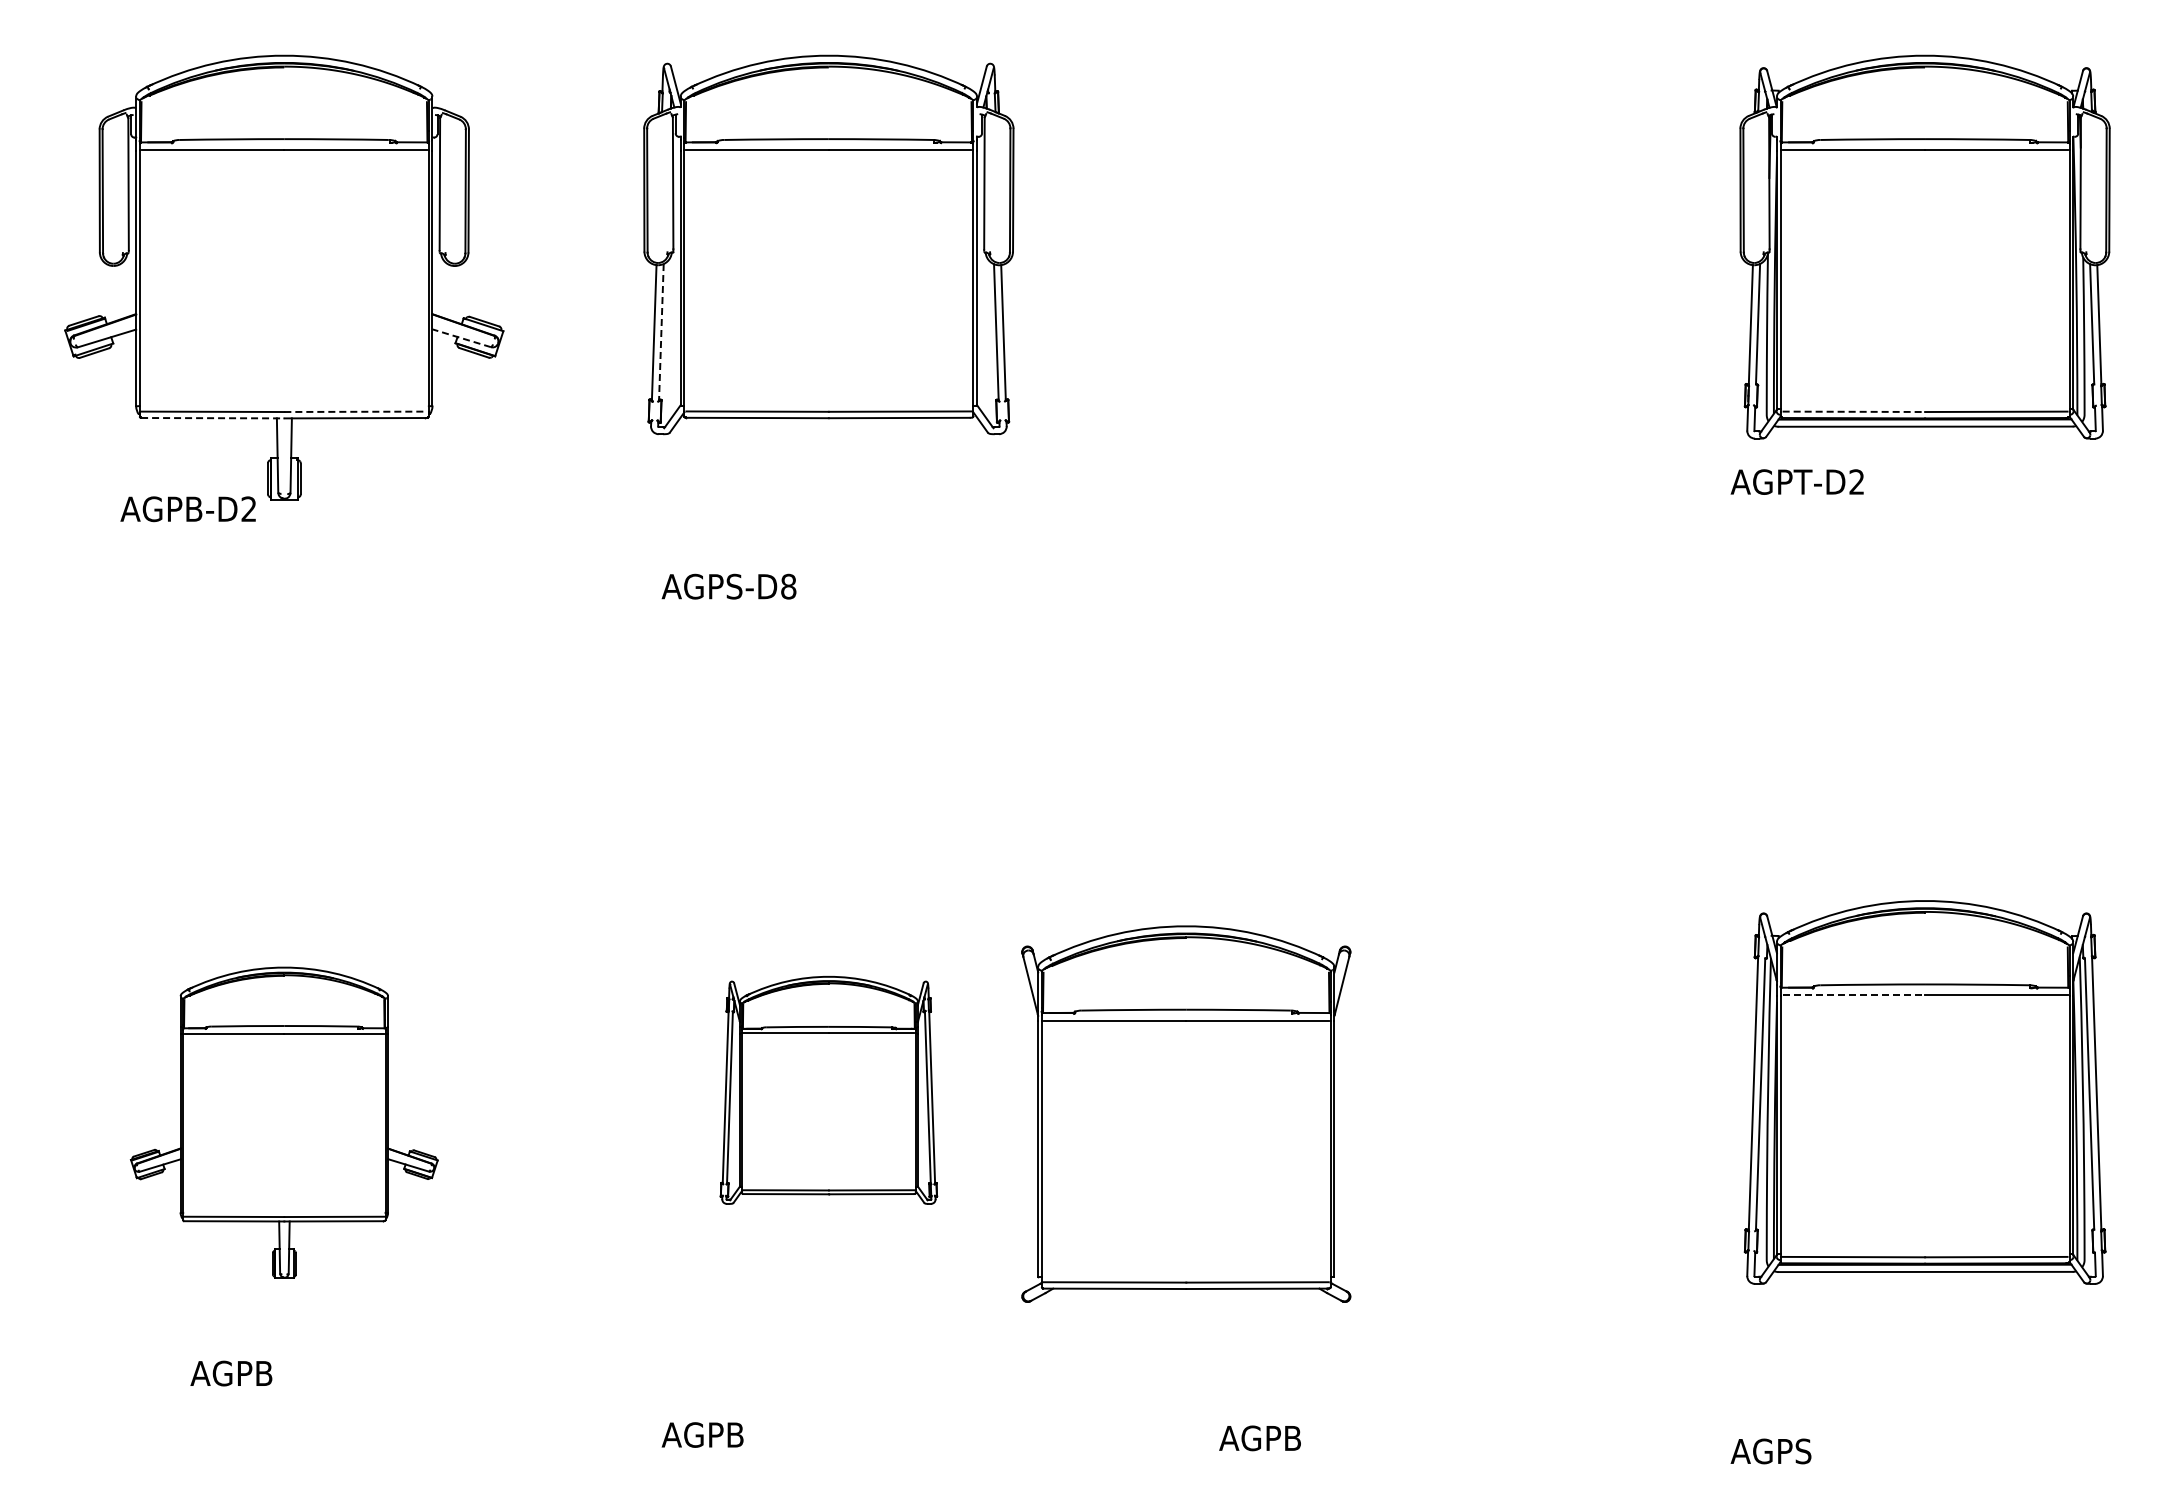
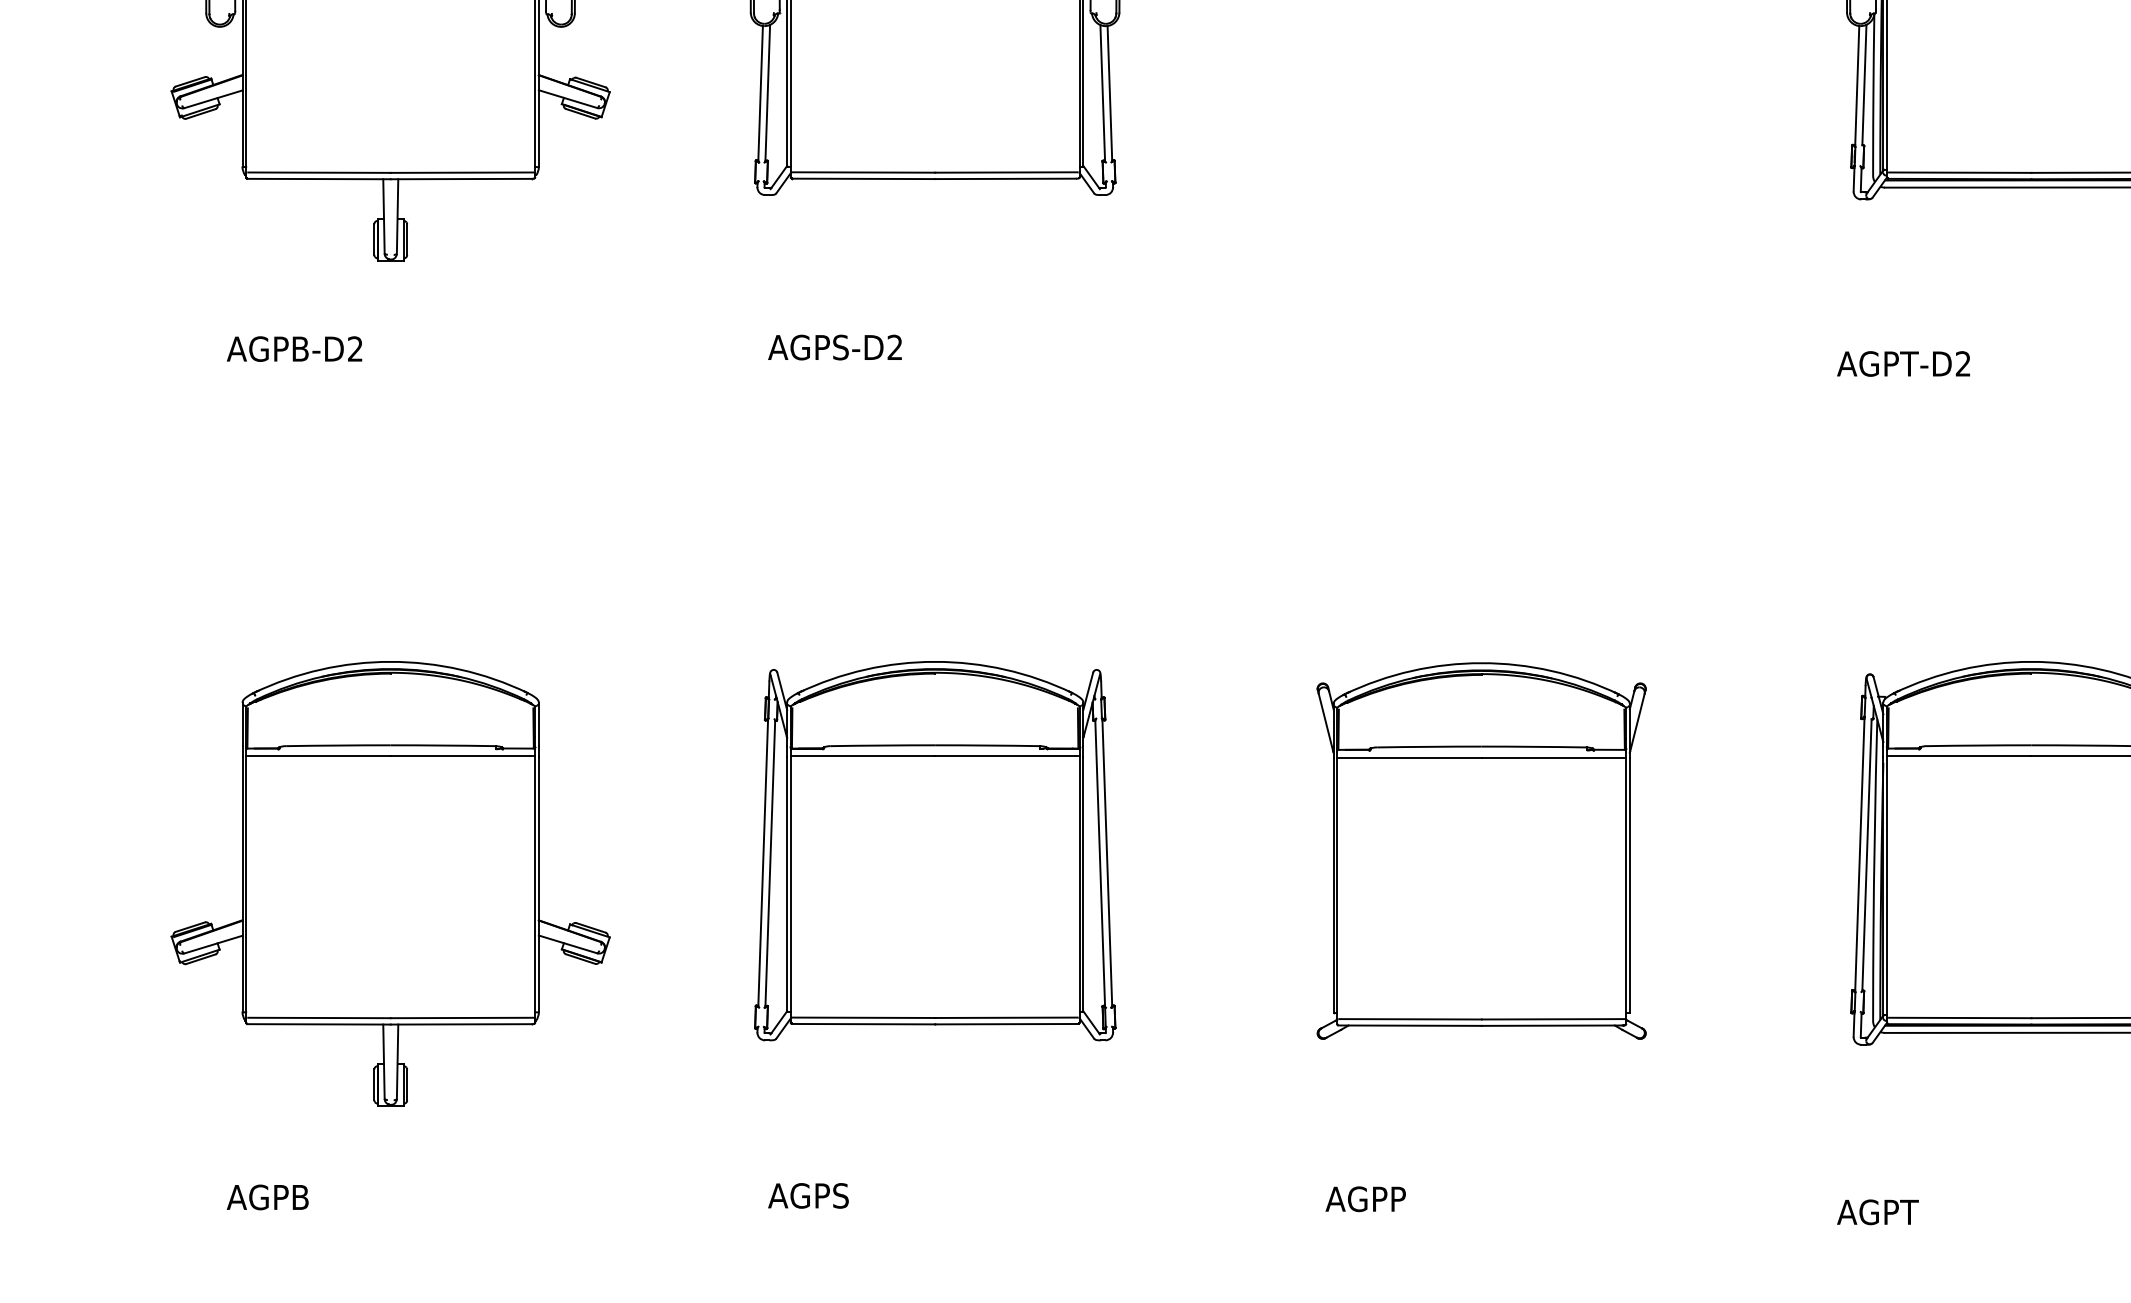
line: (661, 332) -> (767, 93), dashed -> solid
line: (461, 338) -> (567, 99), dashed -> solid
line: (356, 411) -> (462, 172), dashed -> solid
line: (1854, 411) -> (1960, 172), dashed -> solid
line: (212, 418) -> (318, 179), dashed -> solid
text: (1796, 481) -> (1902, 363), moved
text: (187, 509) -> (293, 349), moved
text: (788, 586) -> (894, 347), AGPS-D8 -> AGPS-D2
line: (1854, 995) -> (1960, 756), dashed -> solid
part: (828, 1090) -> (934, 851), size x1.67
part: (1186, 1113) -> (1481, 850), moved
part: (284, 1122) -> (390, 883), size x1.43
text: (231, 1373) -> (267, 1197), moved
text: (734, 1434) -> (840, 1195), AGPB -> AGPS
text: (1294, 1438) -> (1400, 1199), AGPB -> AGPP
text: (1802, 1451) -> (1908, 1212), AGPS -> AGPT

